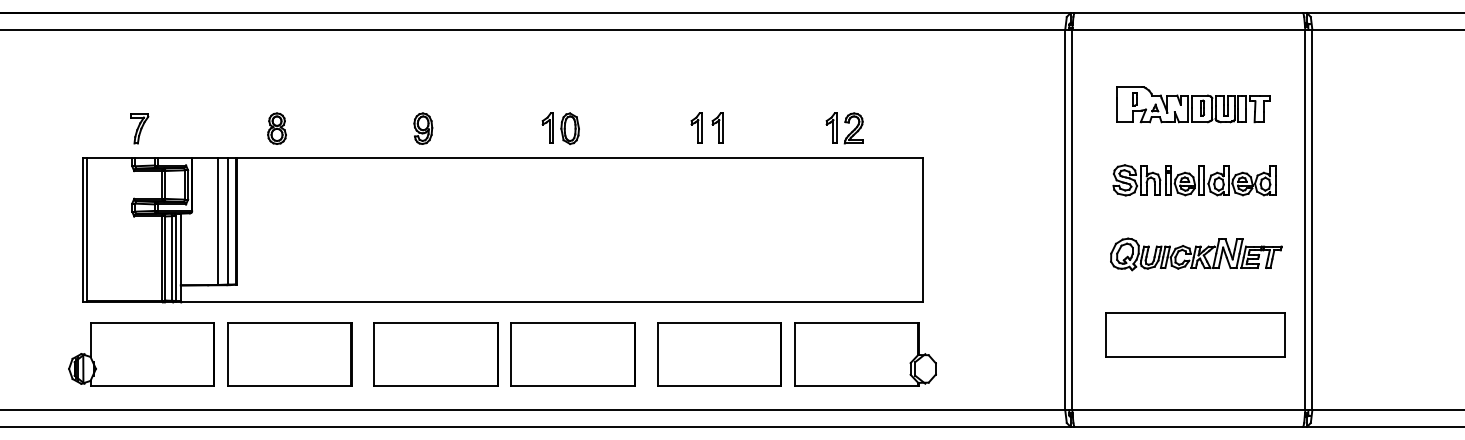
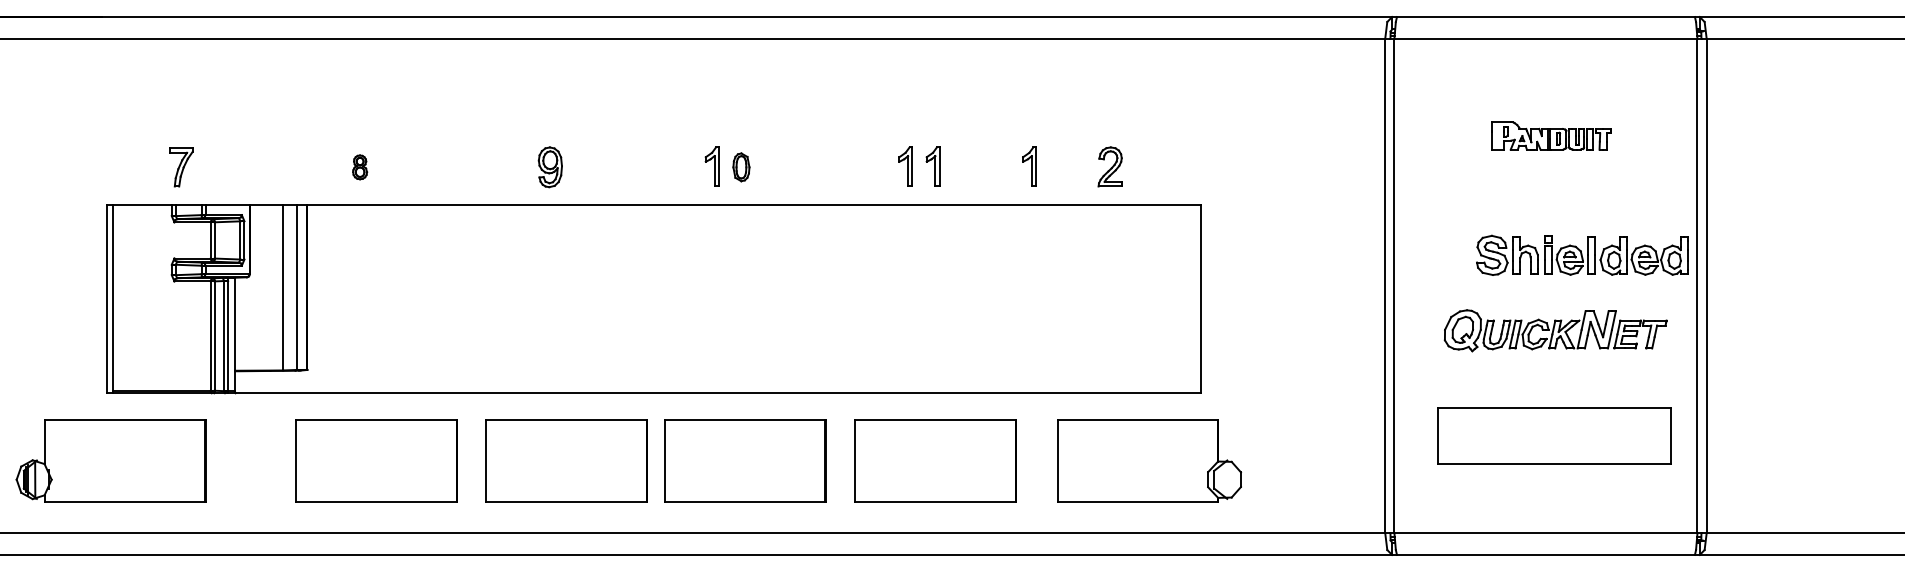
part: (1193, 104) -> (1551, 135), size x0.6
part: (276, 128) -> (359, 167), size x0.6
part: (570, 128) -> (741, 167), size x0.7
part: (831, 128) -> (1029, 166), moved
part: (1194, 179) -> (1582, 254), moved
part: (141, 354) -> (110, 460), moved
part: (865, 354) -> (1149, 460), moved

